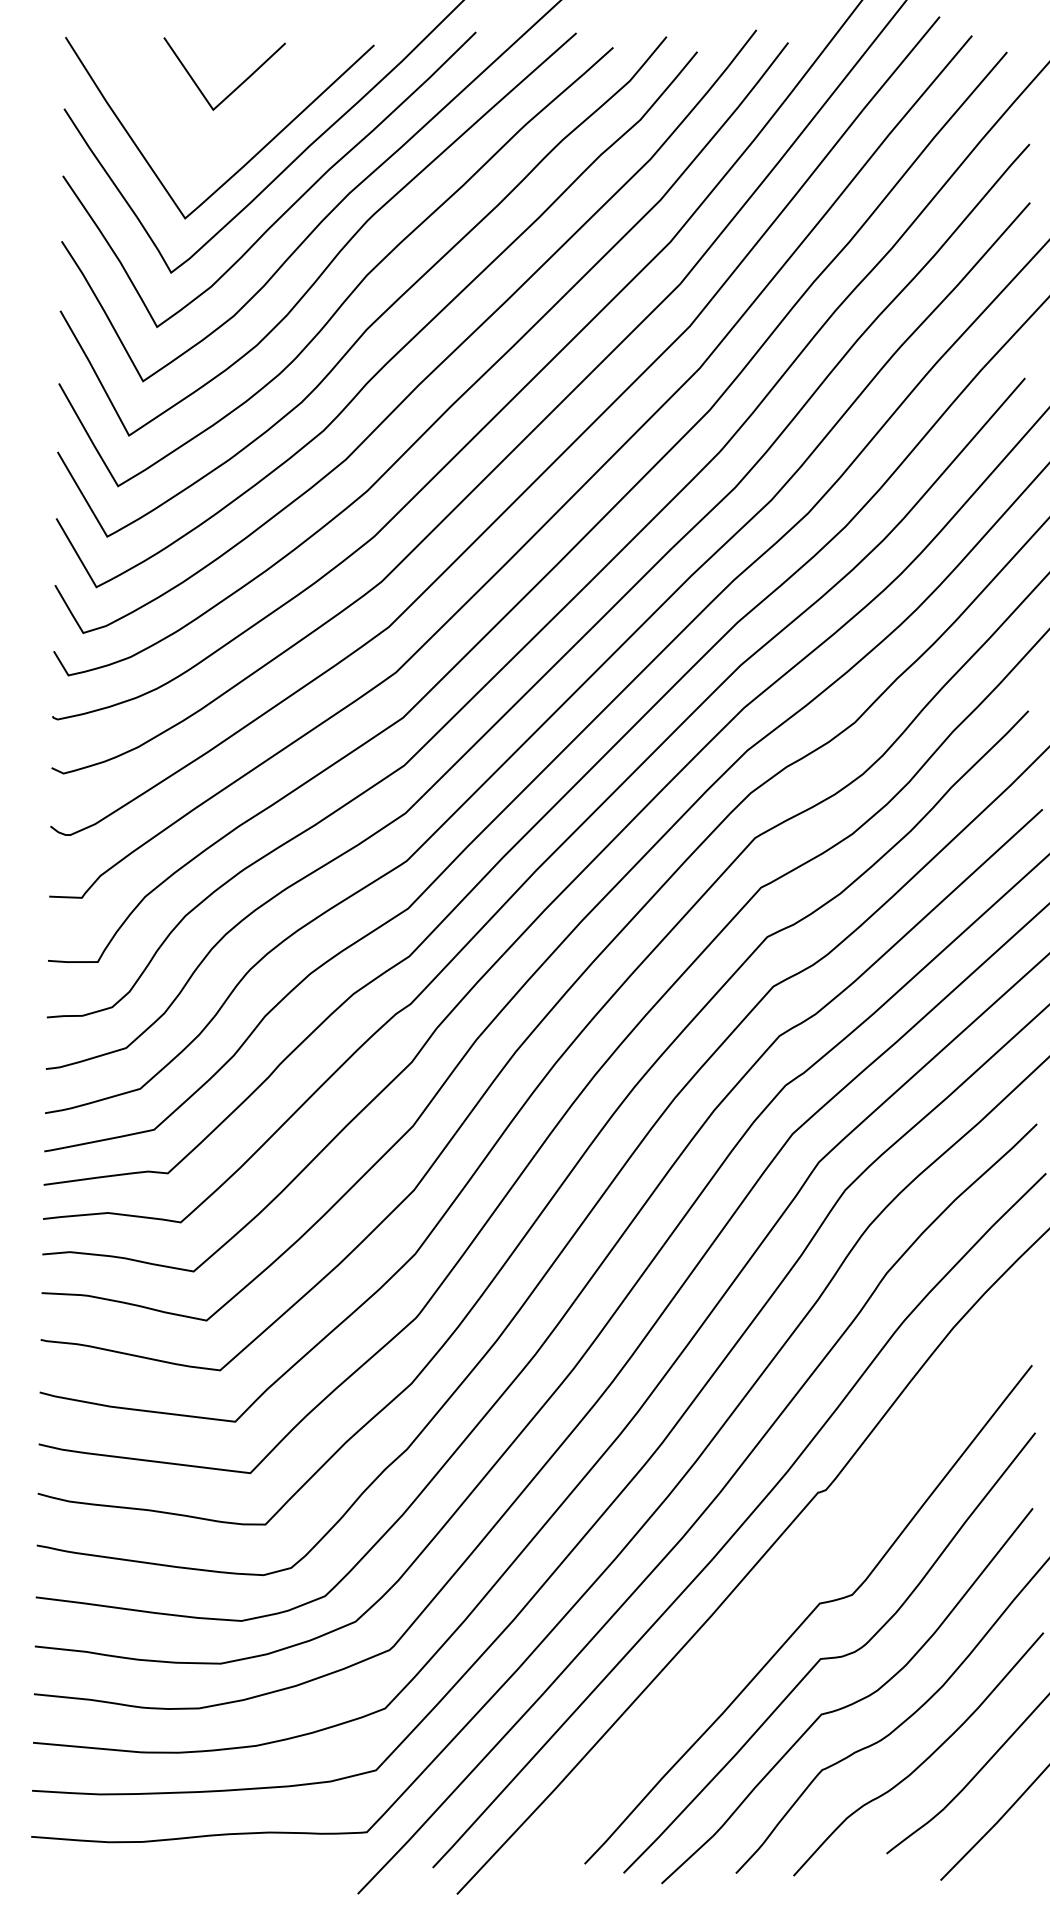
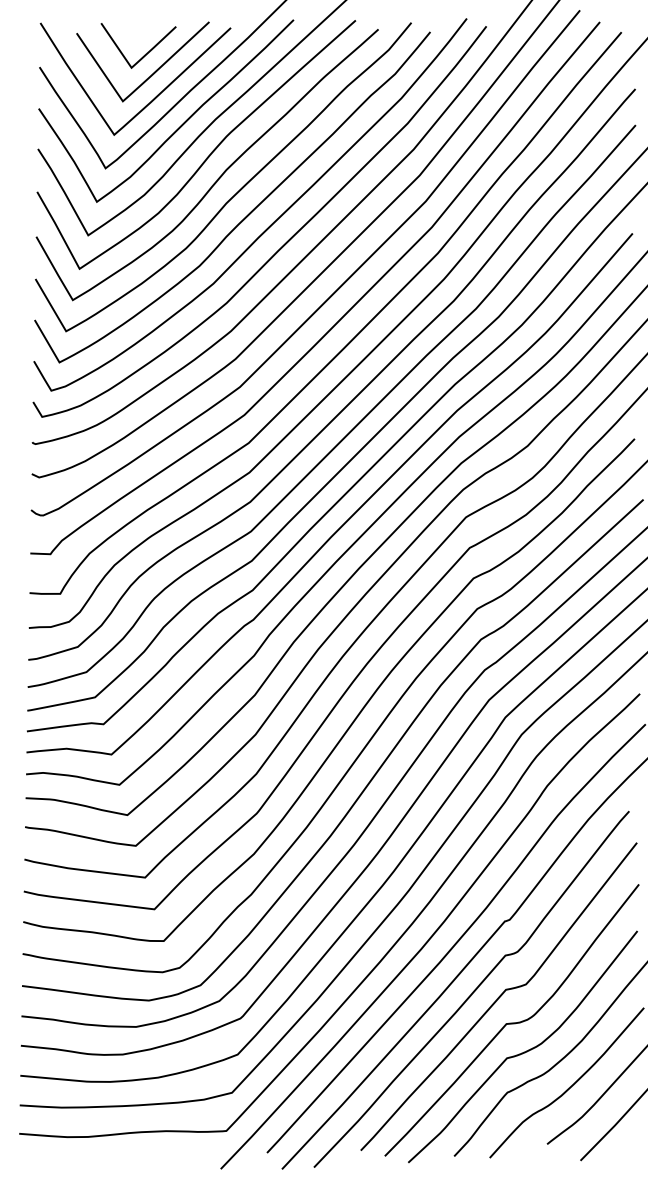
curve: (248, 117) -> (153, 72), added
curve: (767, 1604) -> (473, 990), added

